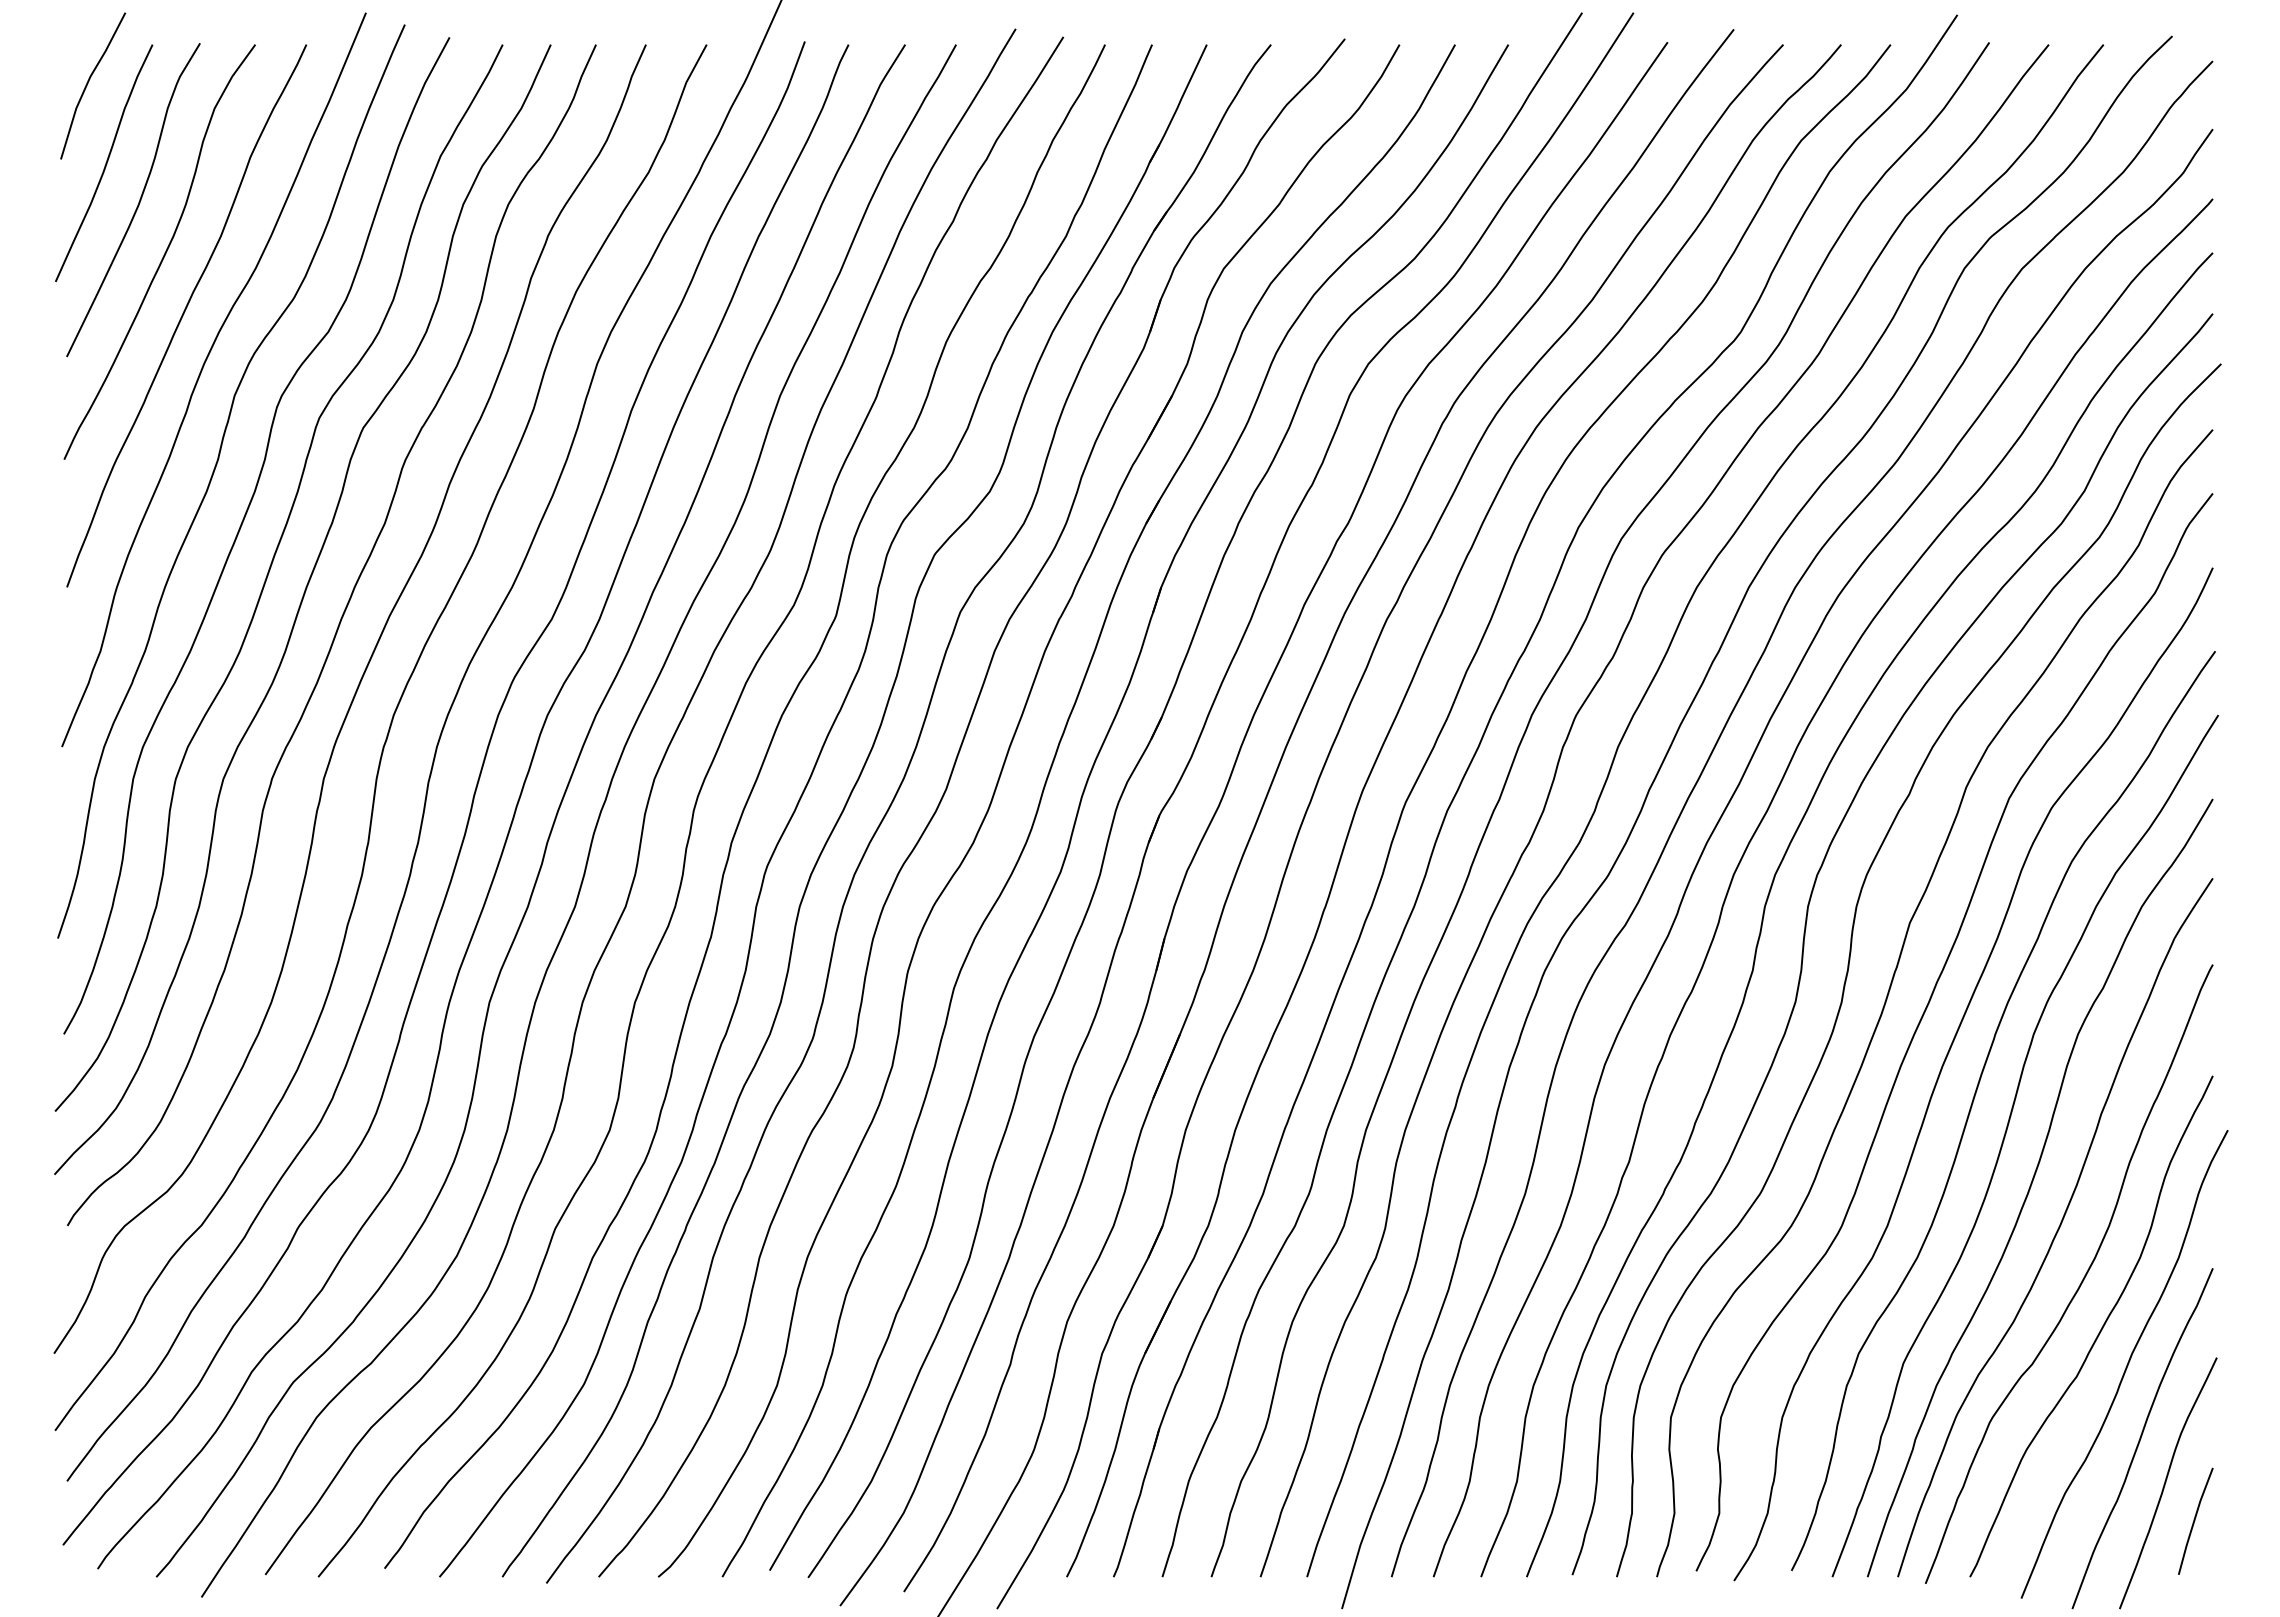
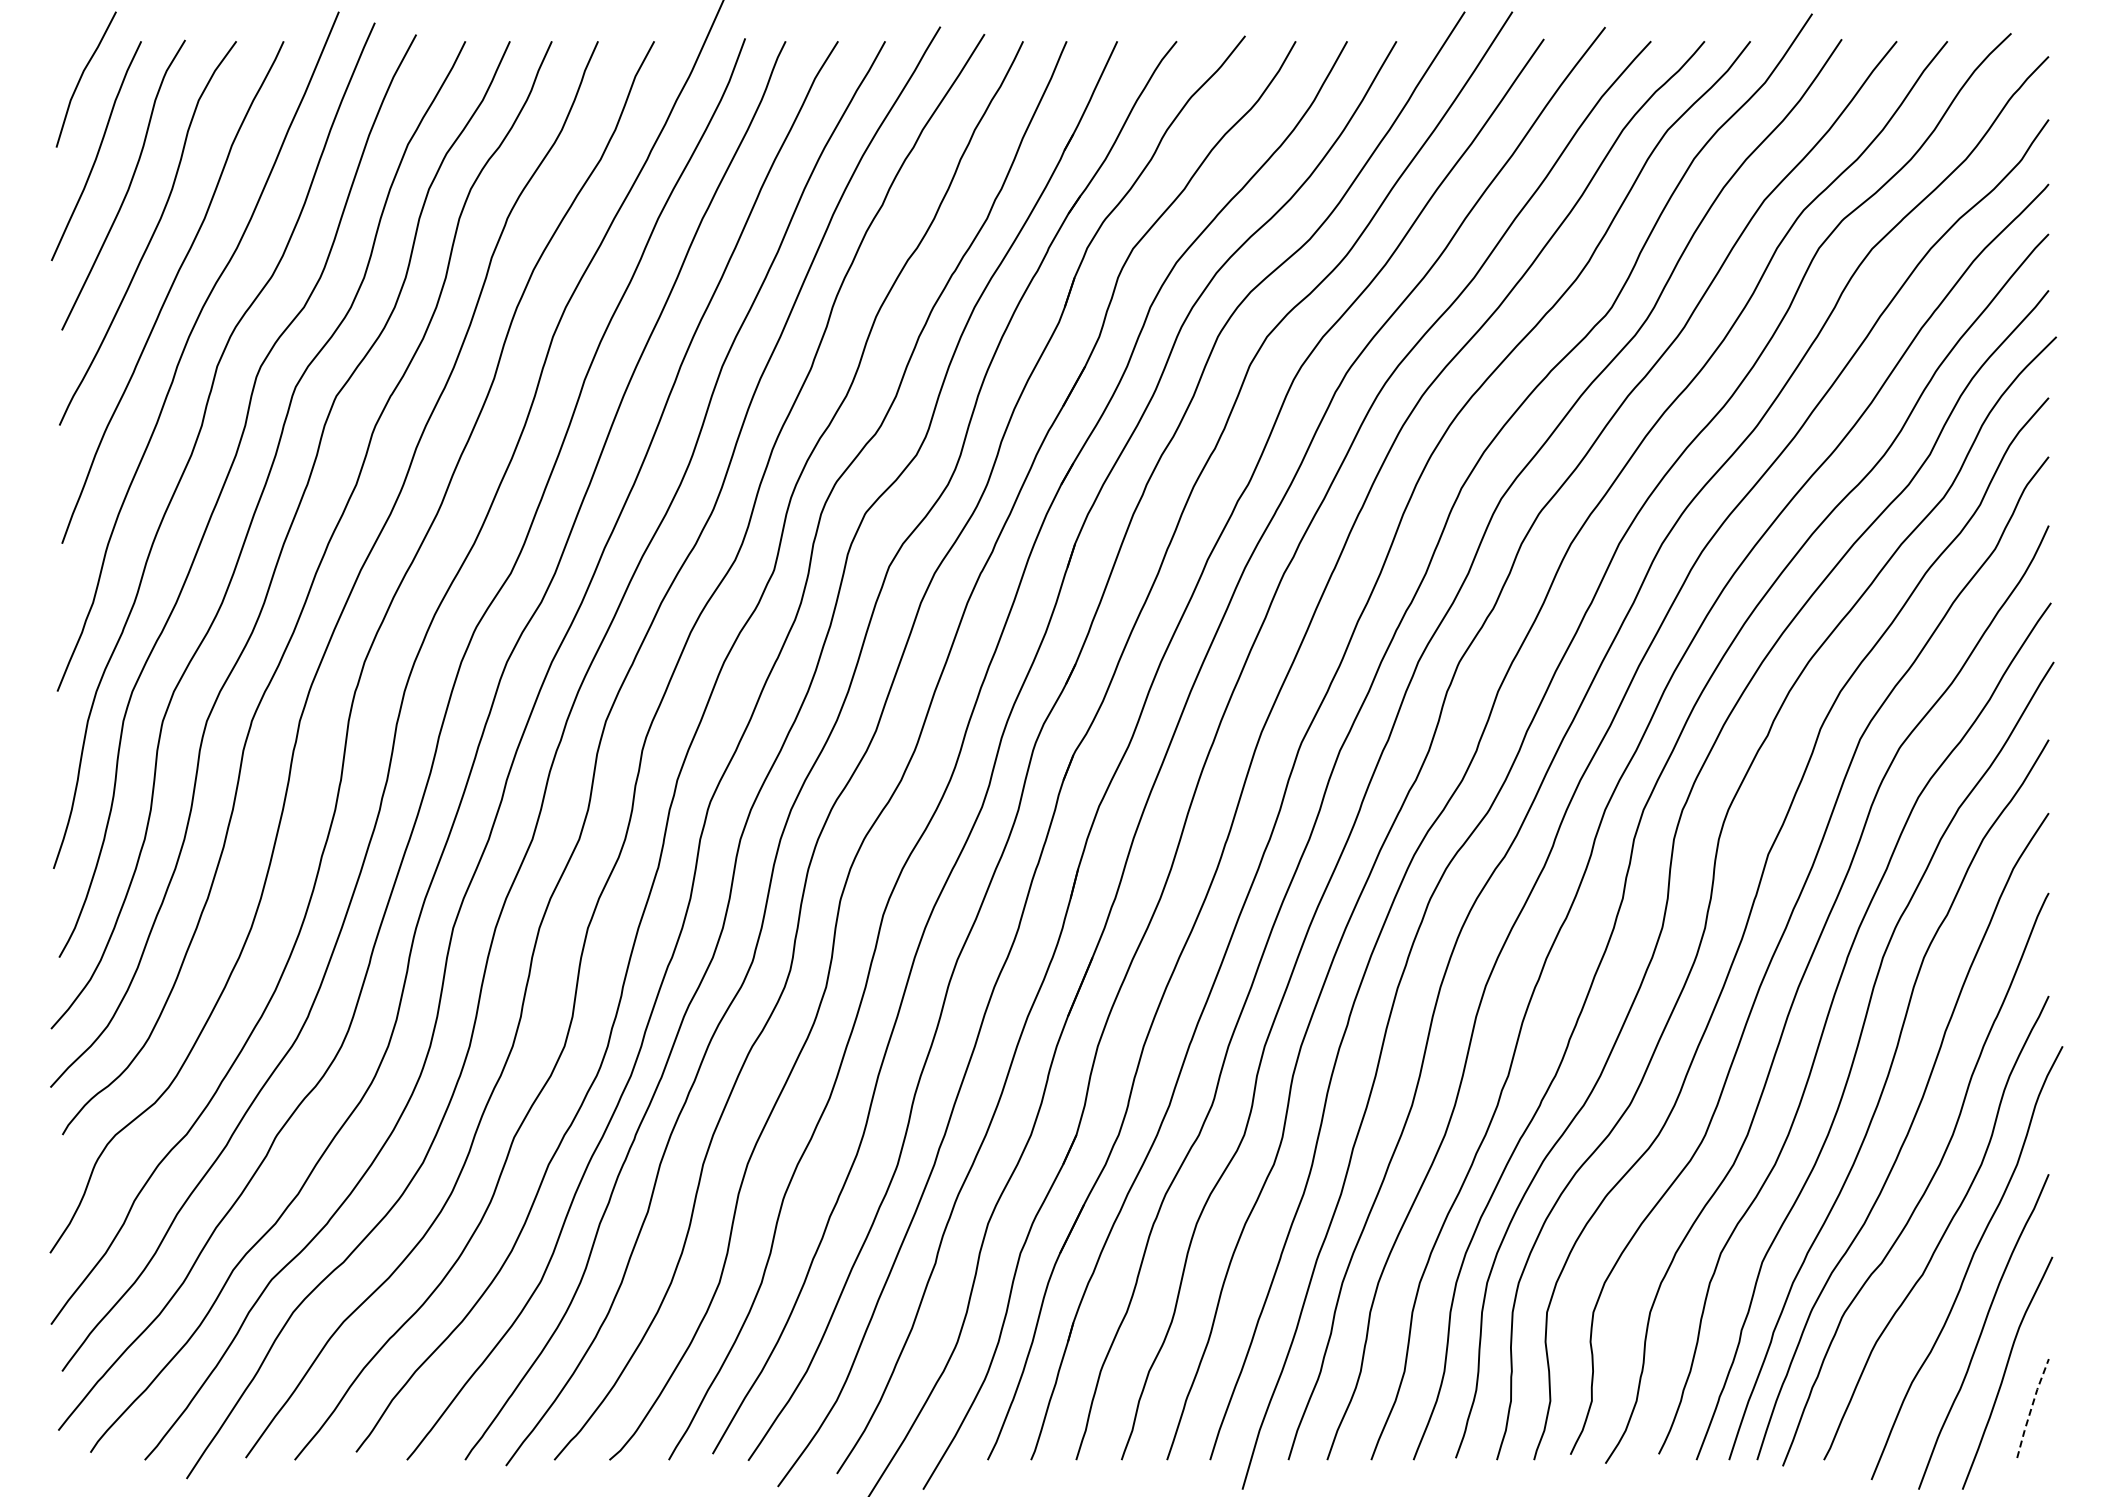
line: (2194, 1521) -> (2031, 1408), solid -> dashed

